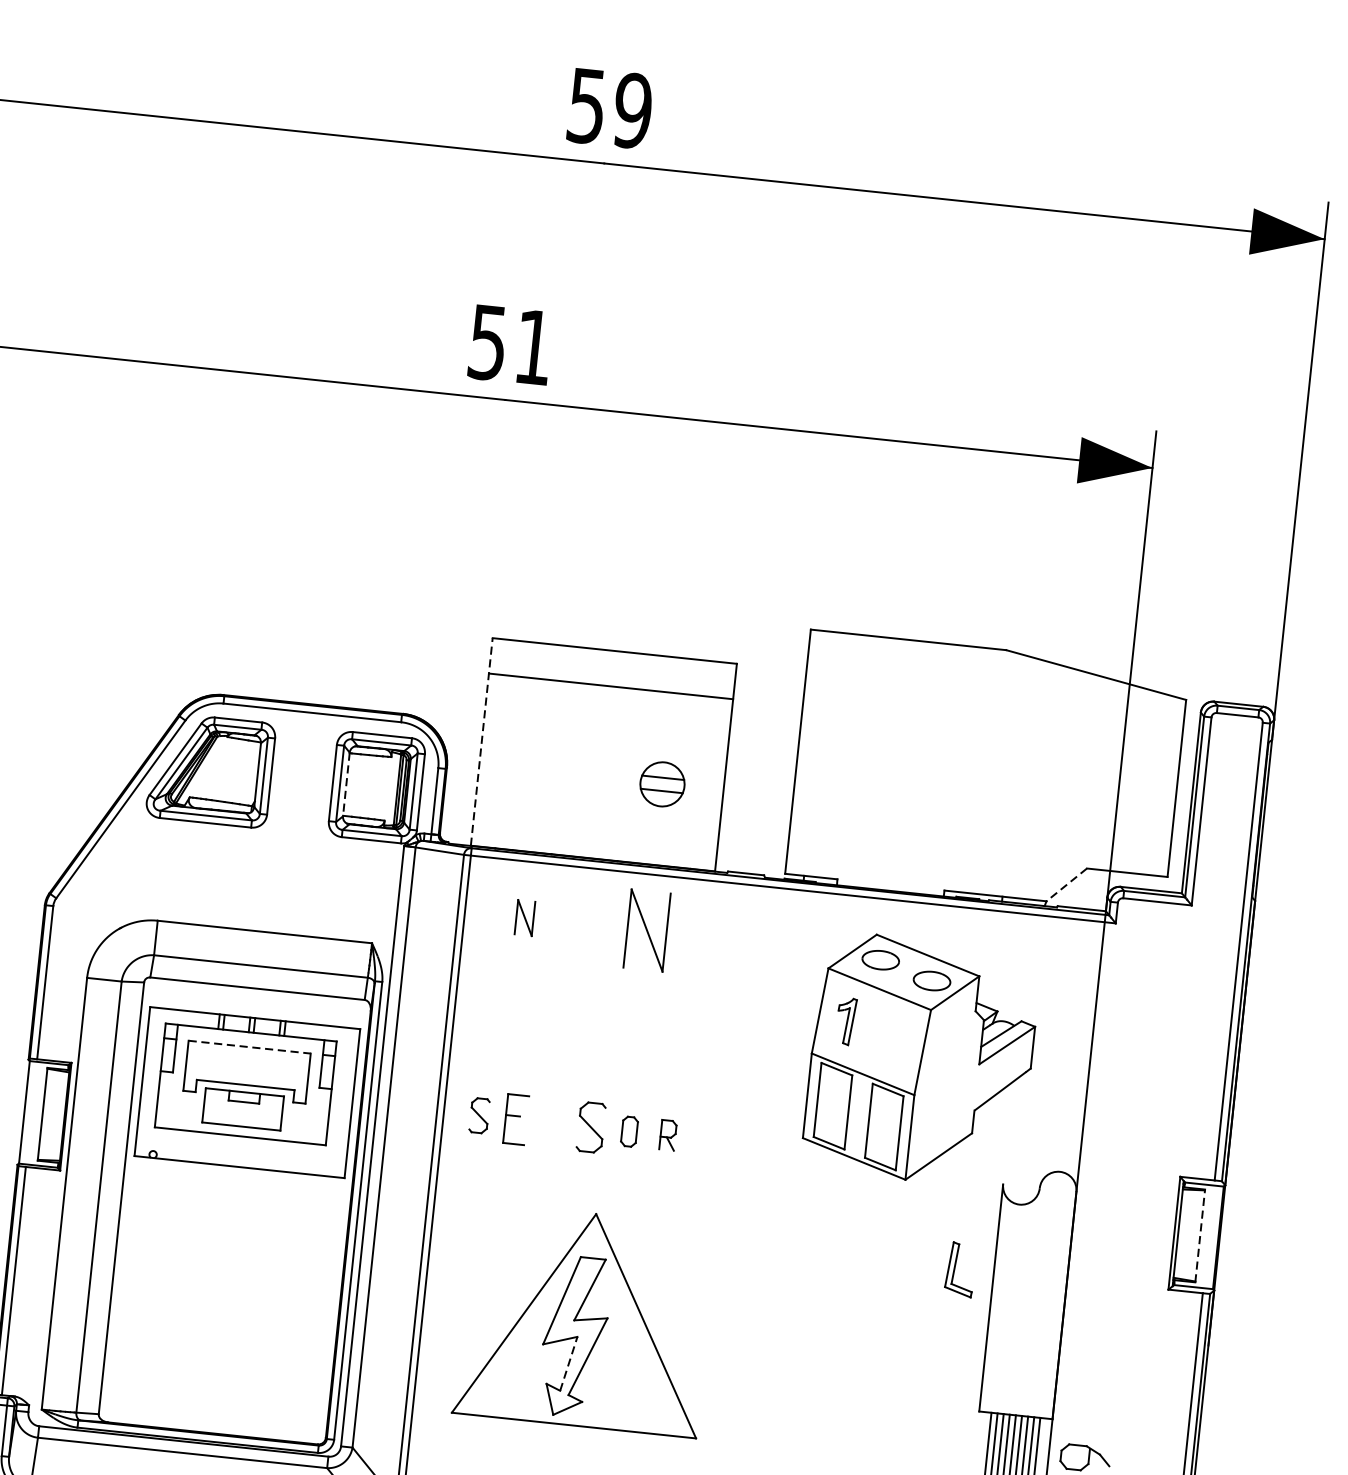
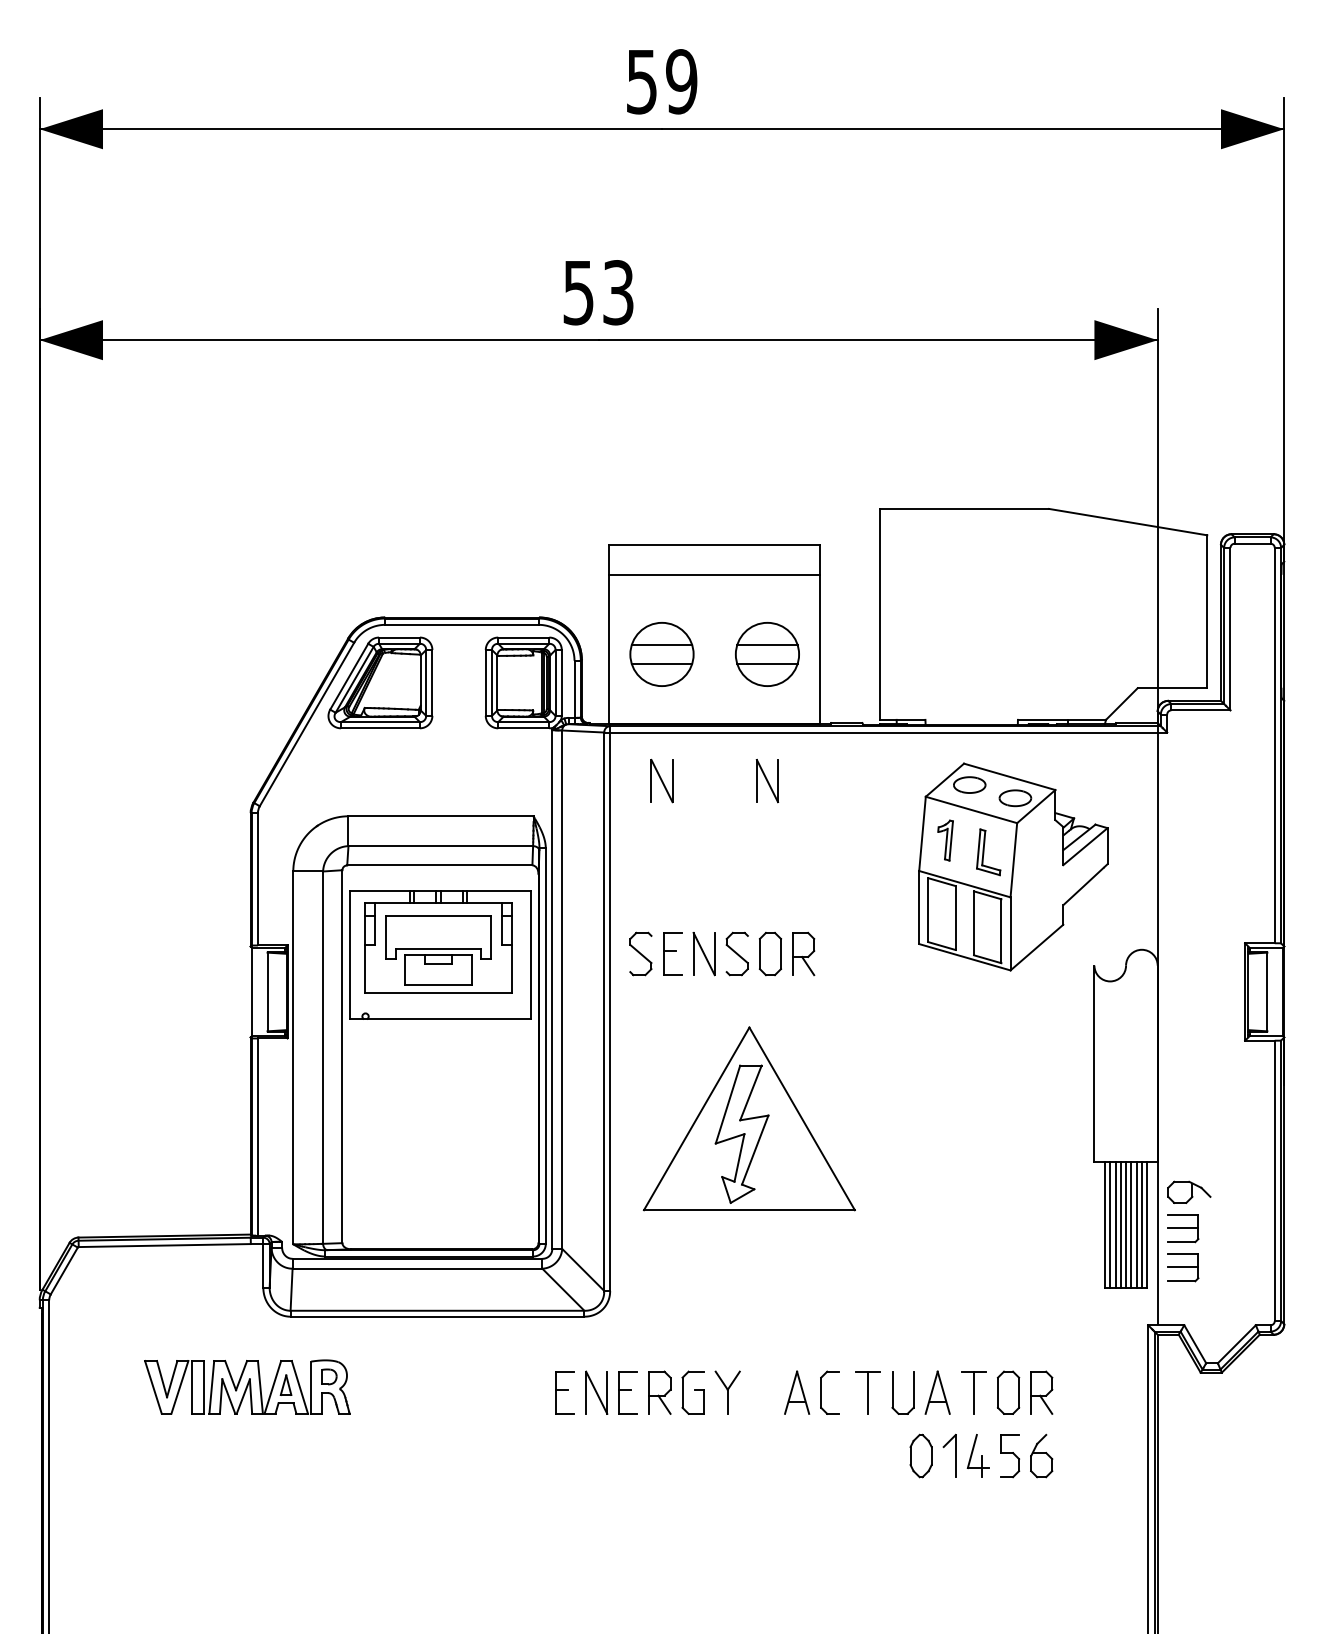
text: (534, 347) -> (618, 292), 51 -> 53
line: (482, 742) -> (609, 634), dashed -> solid
part: (539, 771) -> (661, 654), added
line: (346, 783) -> (497, 682), dashed -> solid
part: (662, 784) -> (767, 654), size x1.67
line: (1066, 885) -> (1121, 704), dashed -> solid
part: (524, 917) -> (661, 780), size x1.43
part: (647, 931) -> (767, 781), size x0.62
line: (249, 1047) -> (438, 916), dashed -> solid
part: (479, 1115) -> (640, 953), size x1.43
part: (551, 1123) -> (703, 954), added
part: (629, 1132) -> (770, 954), size x1.67
part: (667, 1134) -> (803, 953), size x1.67
line: (1200, 1235) -> (1267, 991), dashed -> solid
part: (960, 1269) -> (988, 852), moved
line: (568, 1363) -> (739, 1157), dashed -> solid

